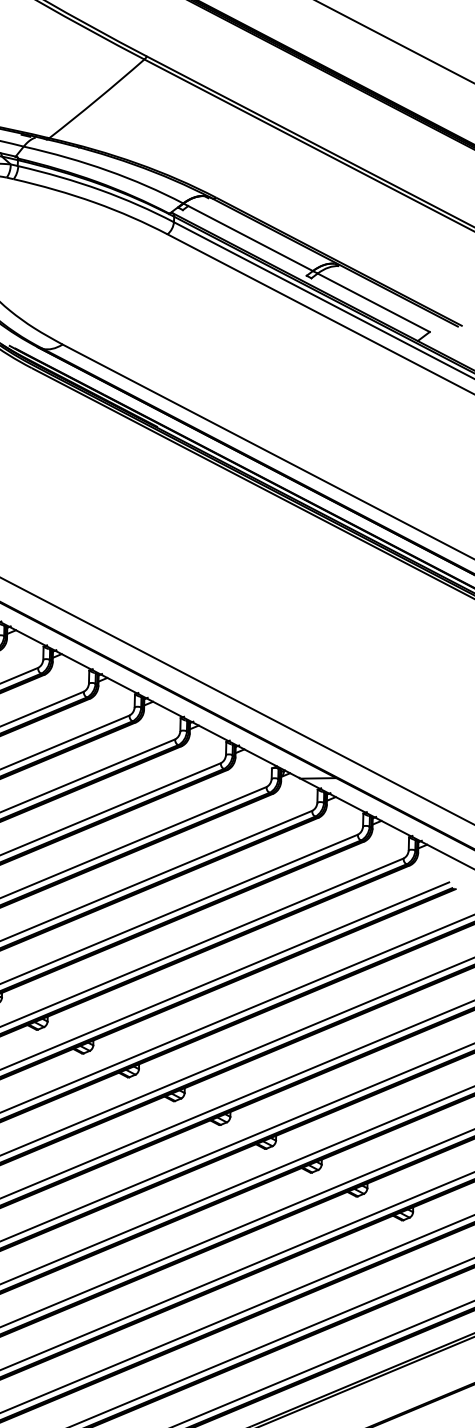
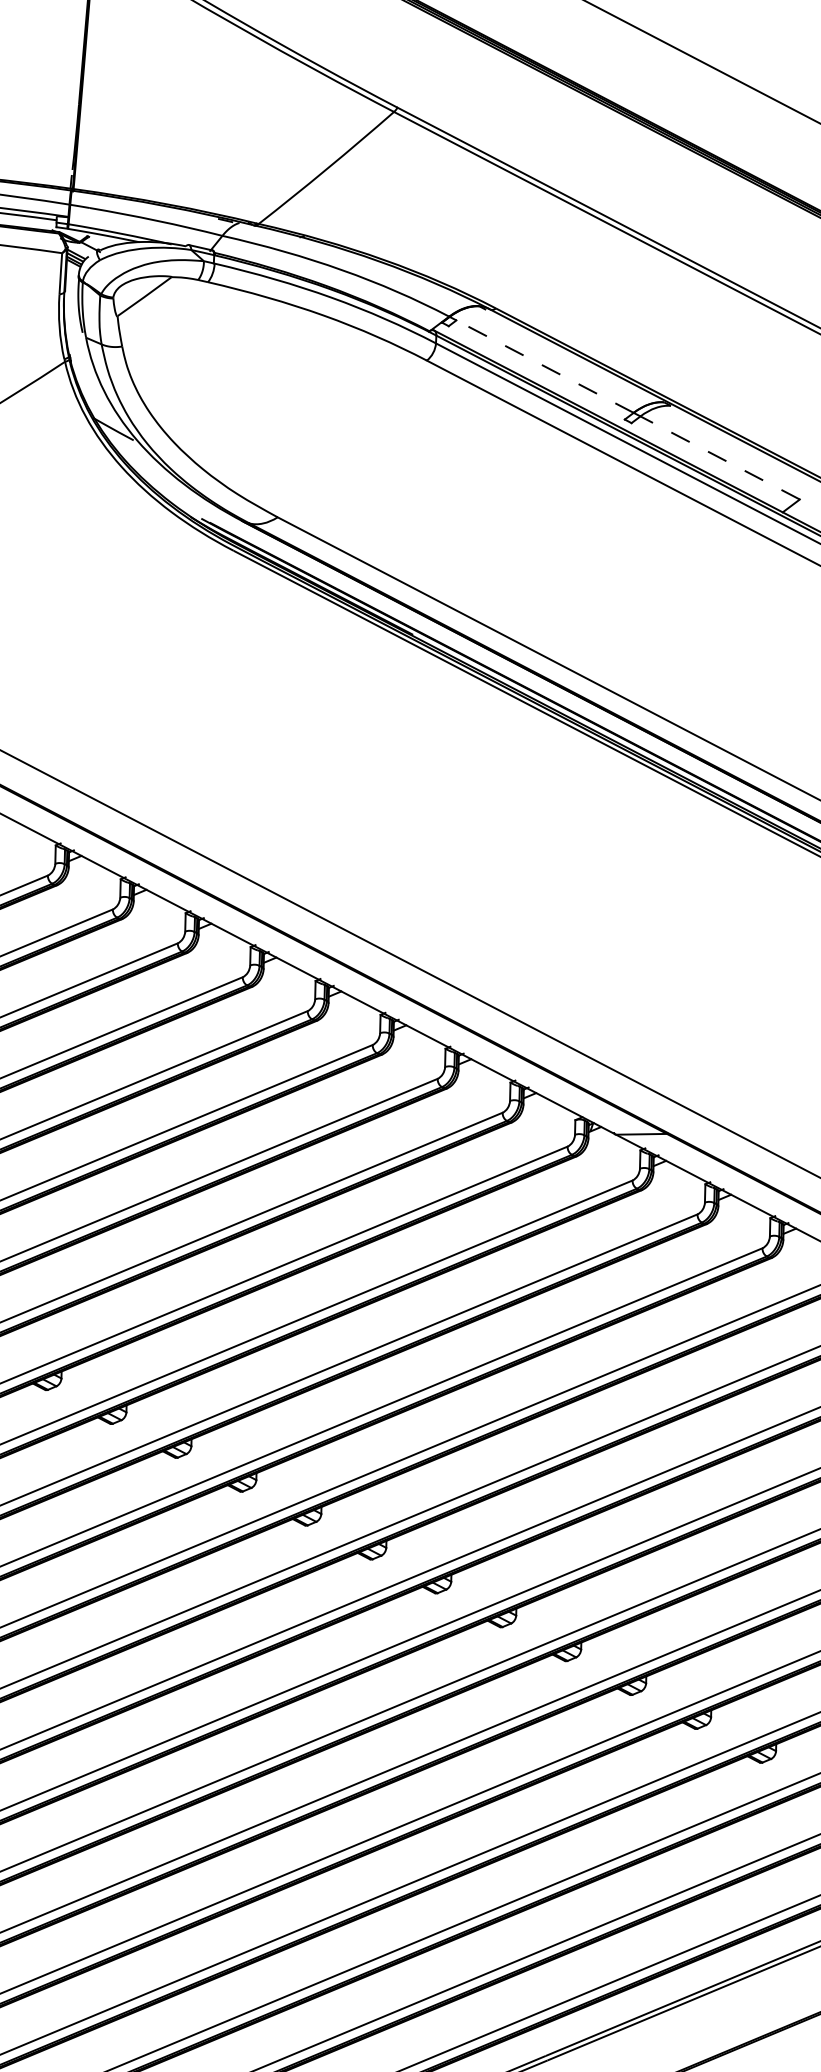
line: (250, 238) -> (545, 366), solid -> dashed
line: (374, 302) -> (720, 457), solid -> dashed

